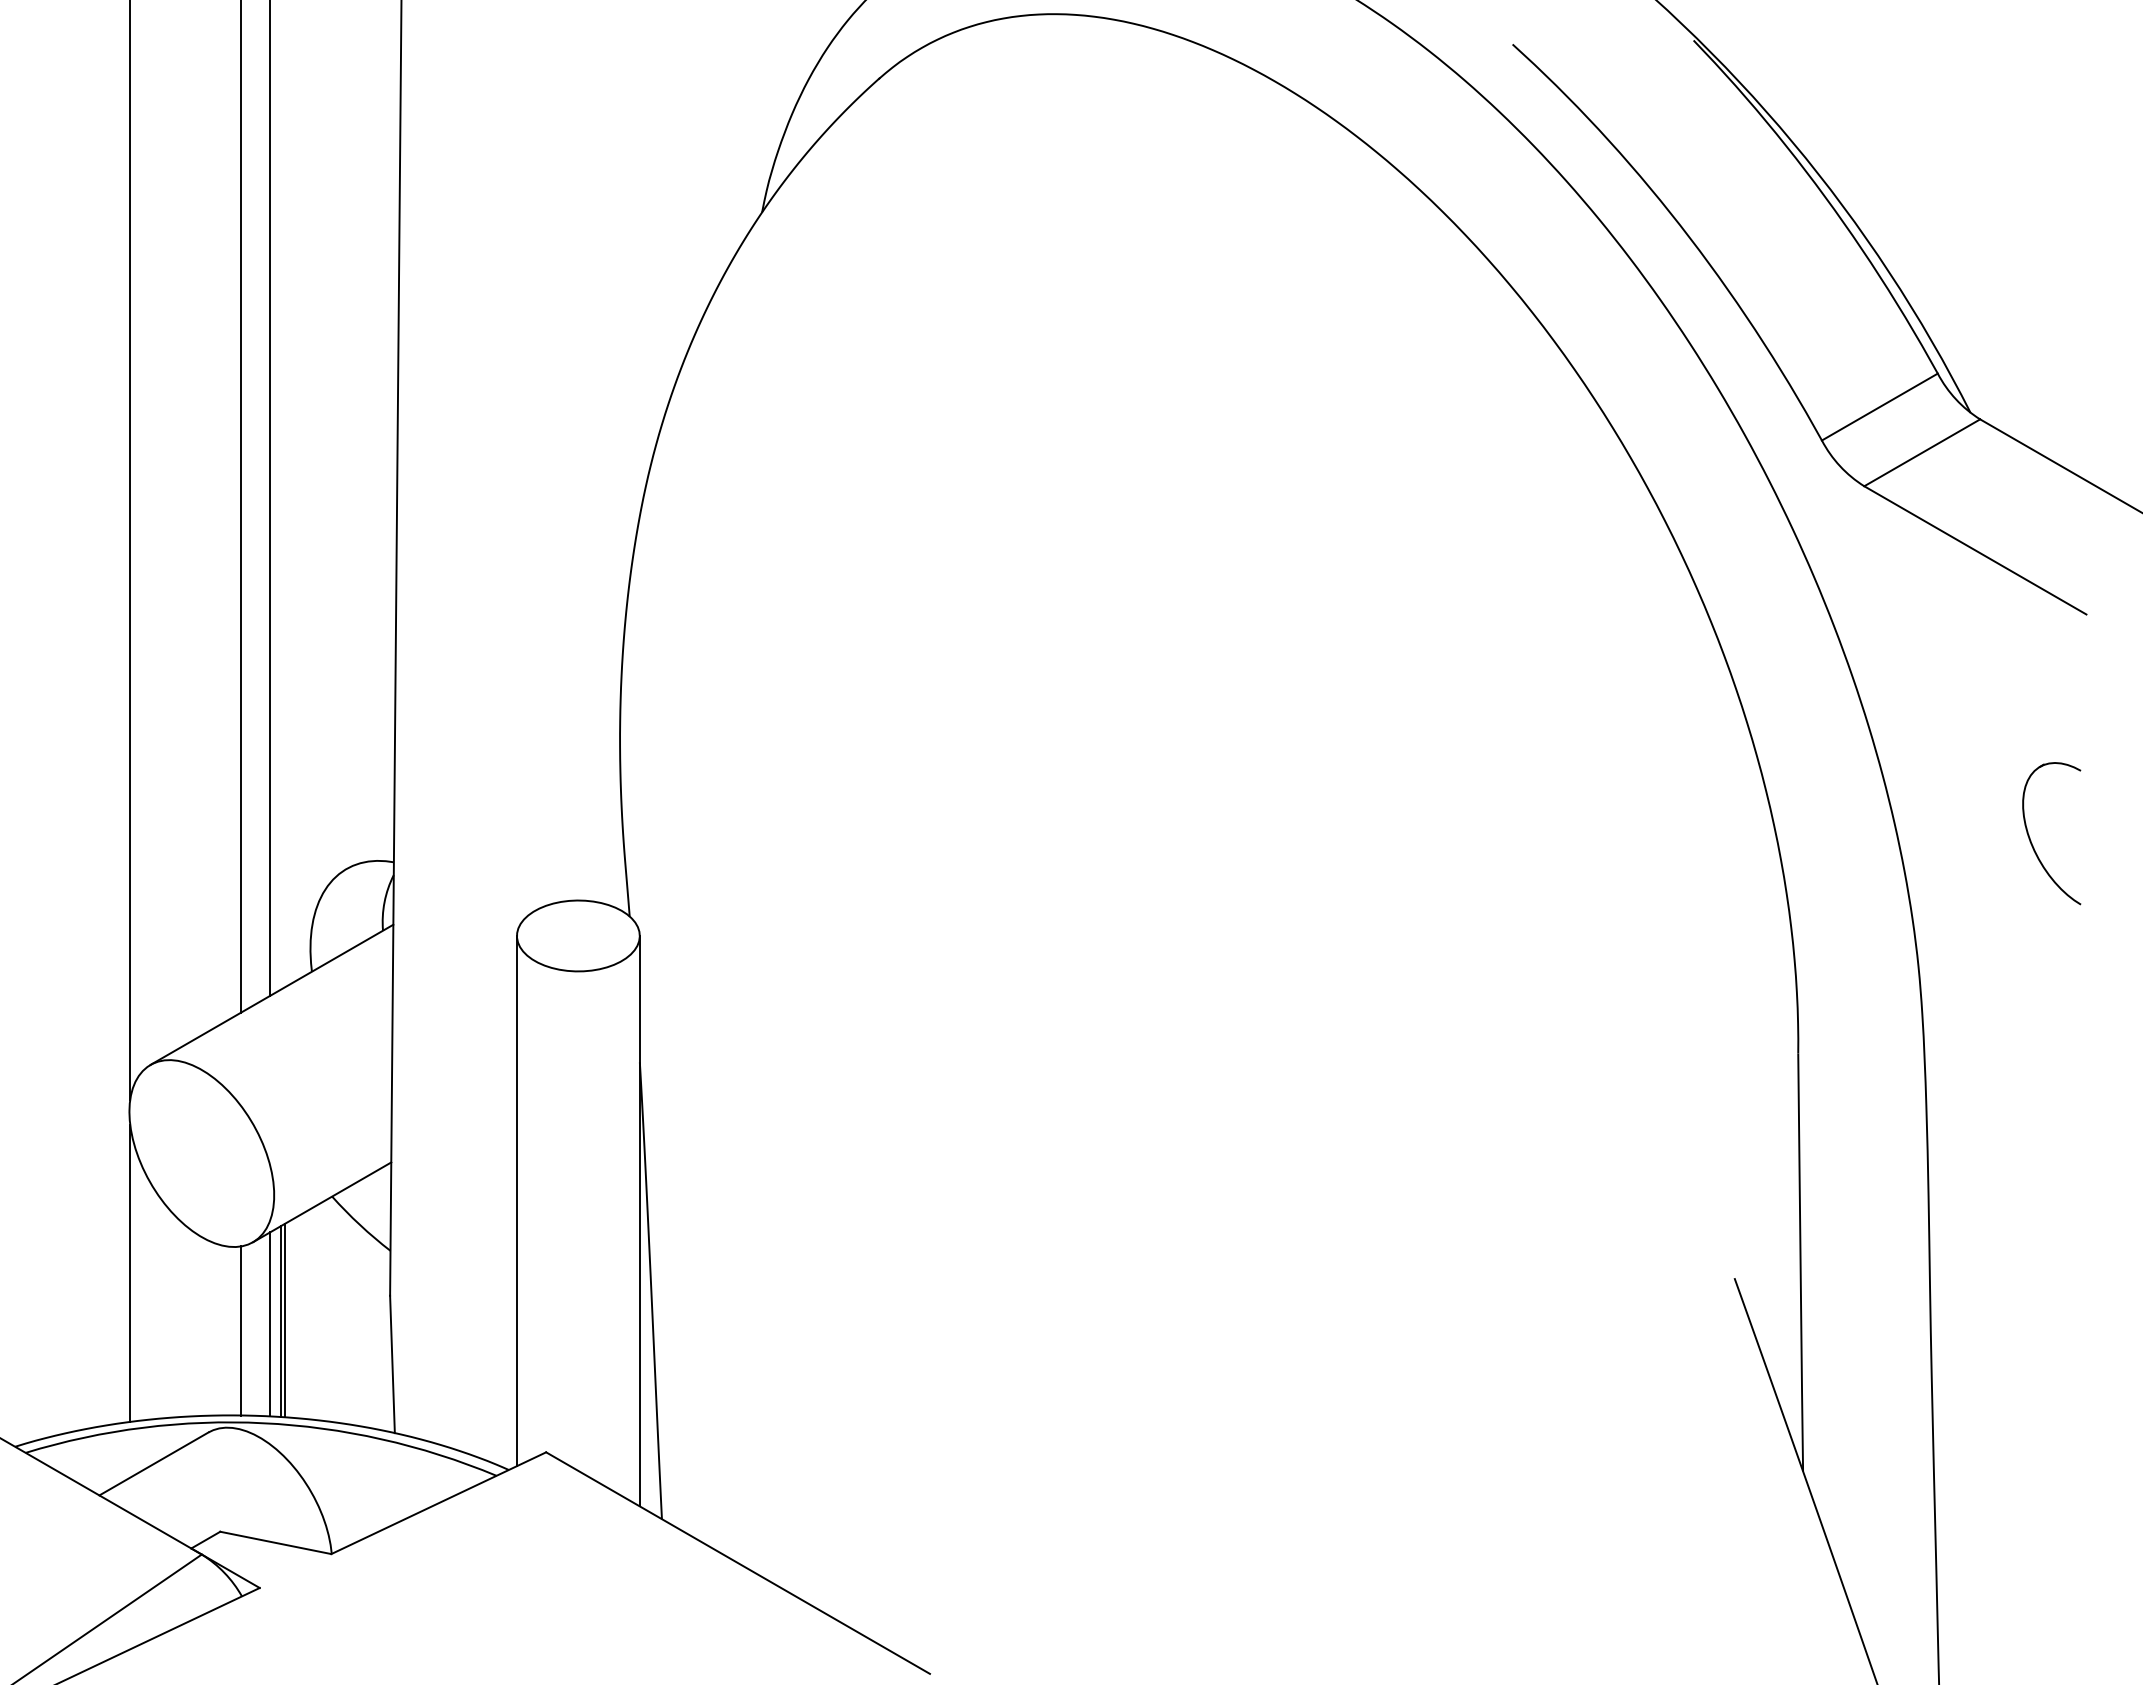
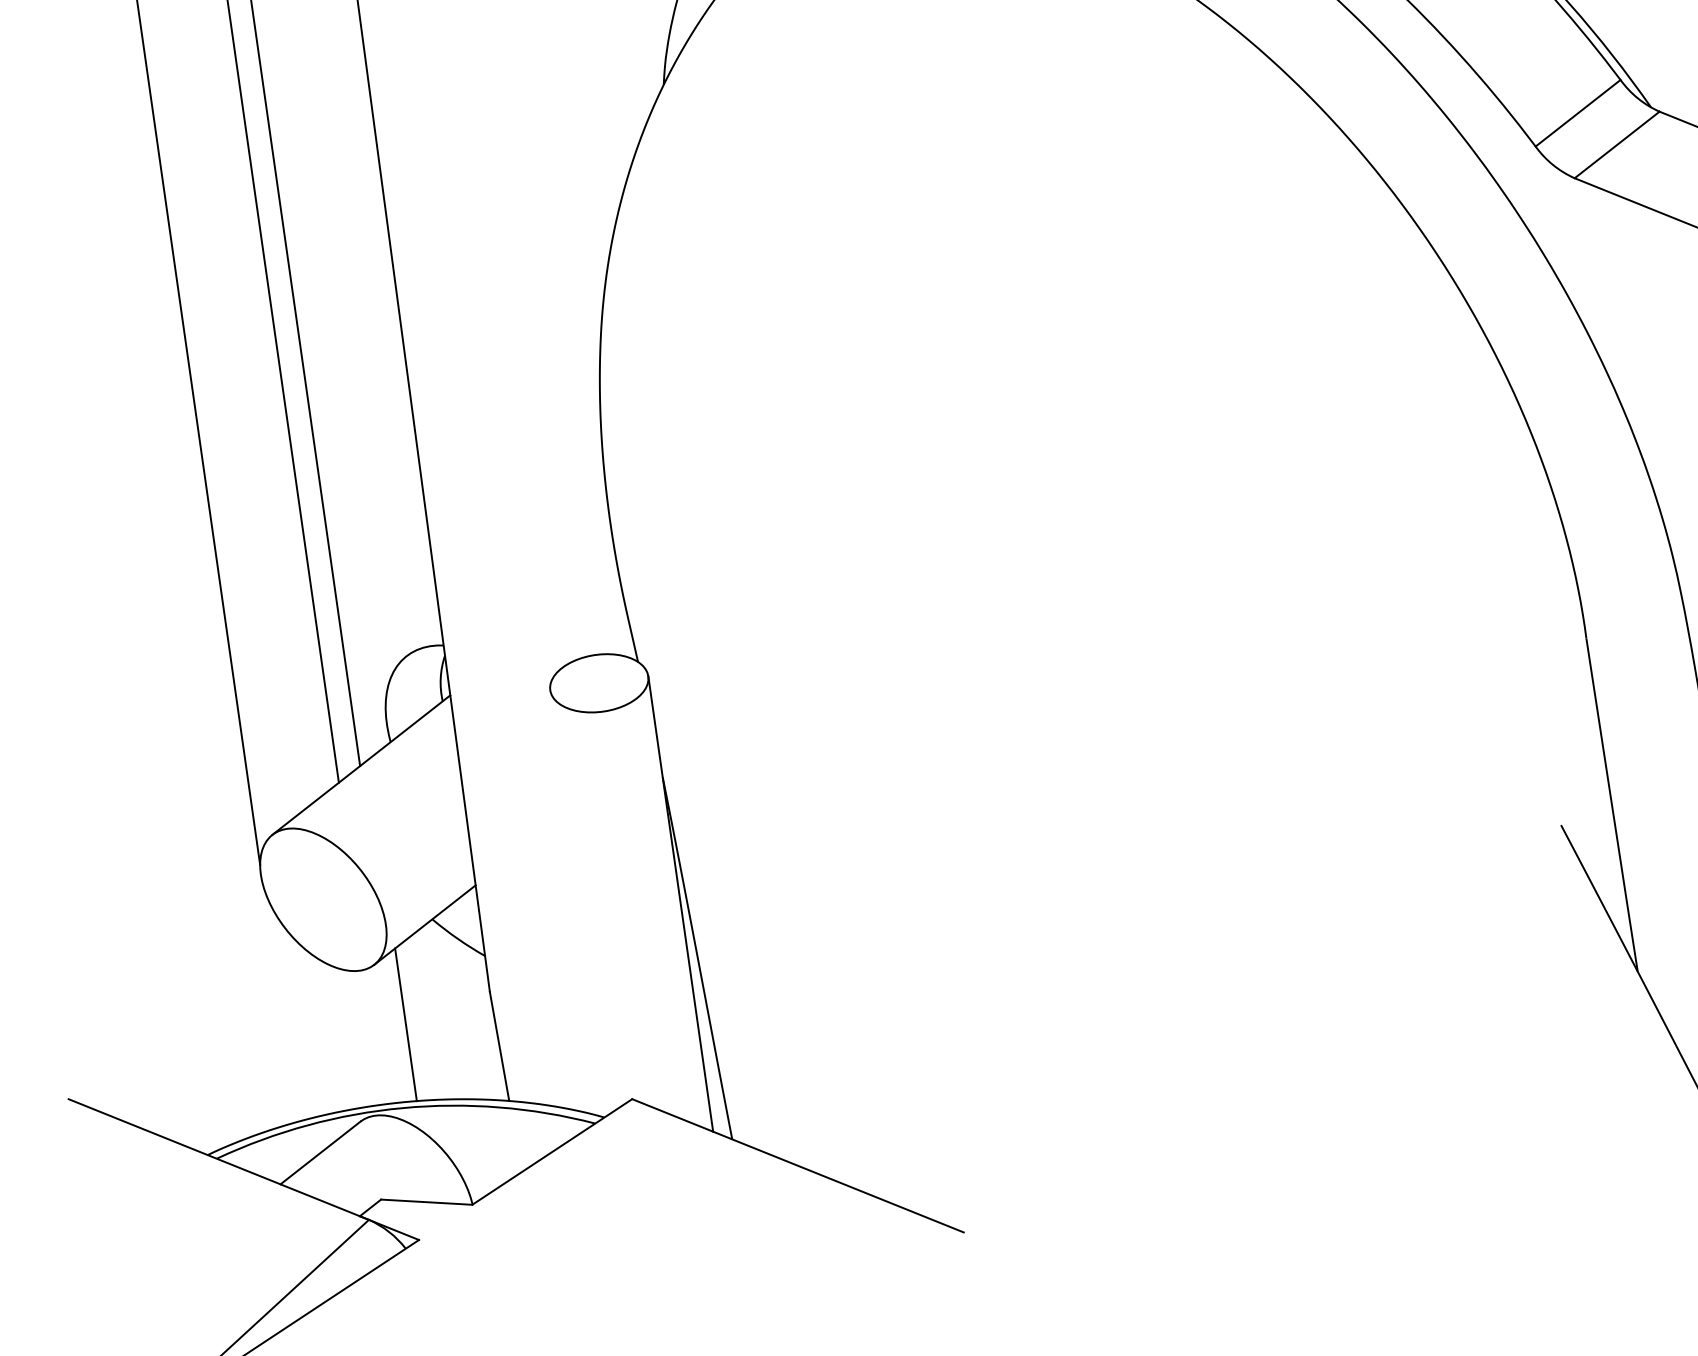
line: (516, 1200) -> (579, 901), removed
line: (130, 1272) -> (279, 1002), removed
line: (284, 1320) -> (408, 1023), removed
line: (270, 1324) -> (397, 1028), removed
line: (241, 1330) -> (375, 1036), removed

